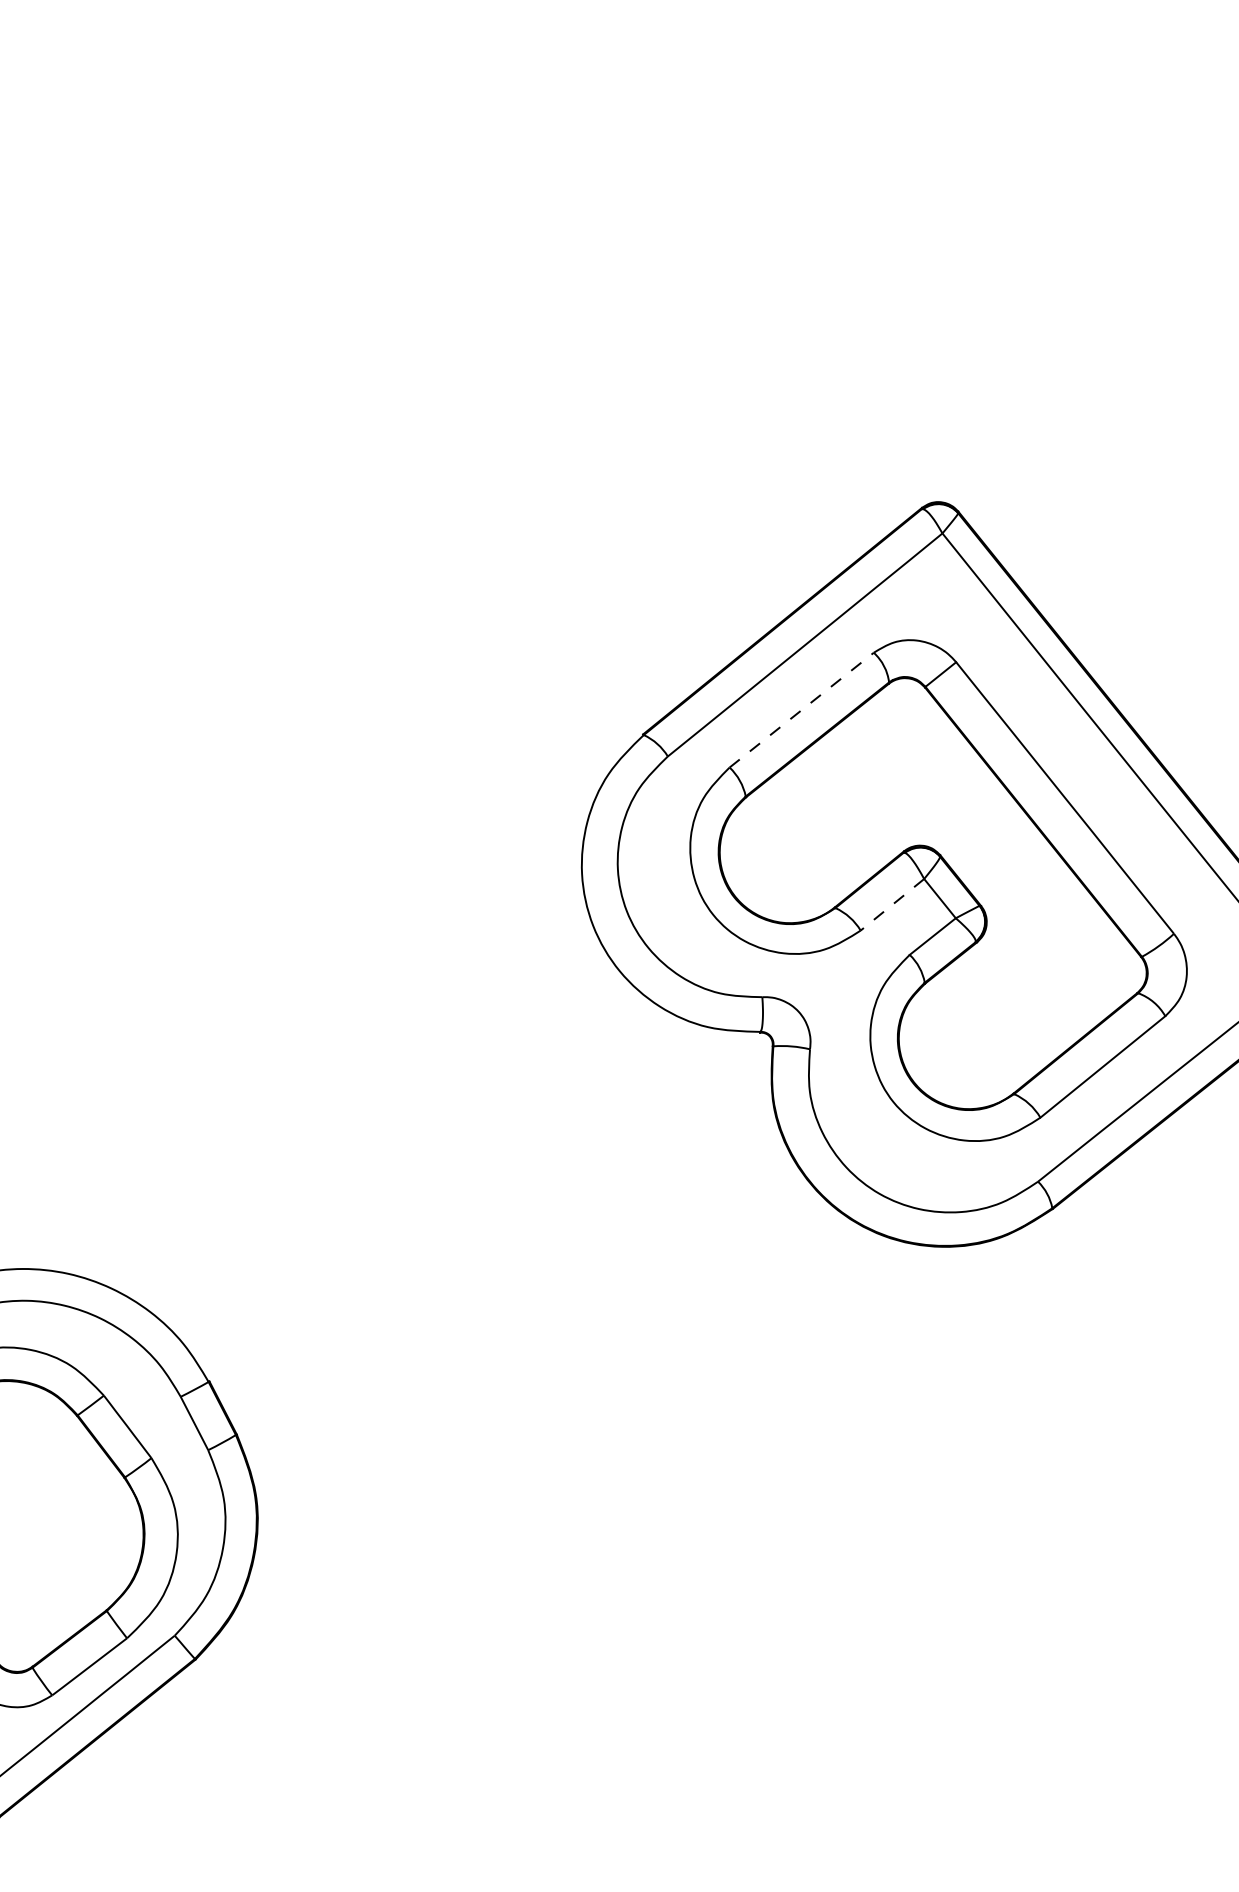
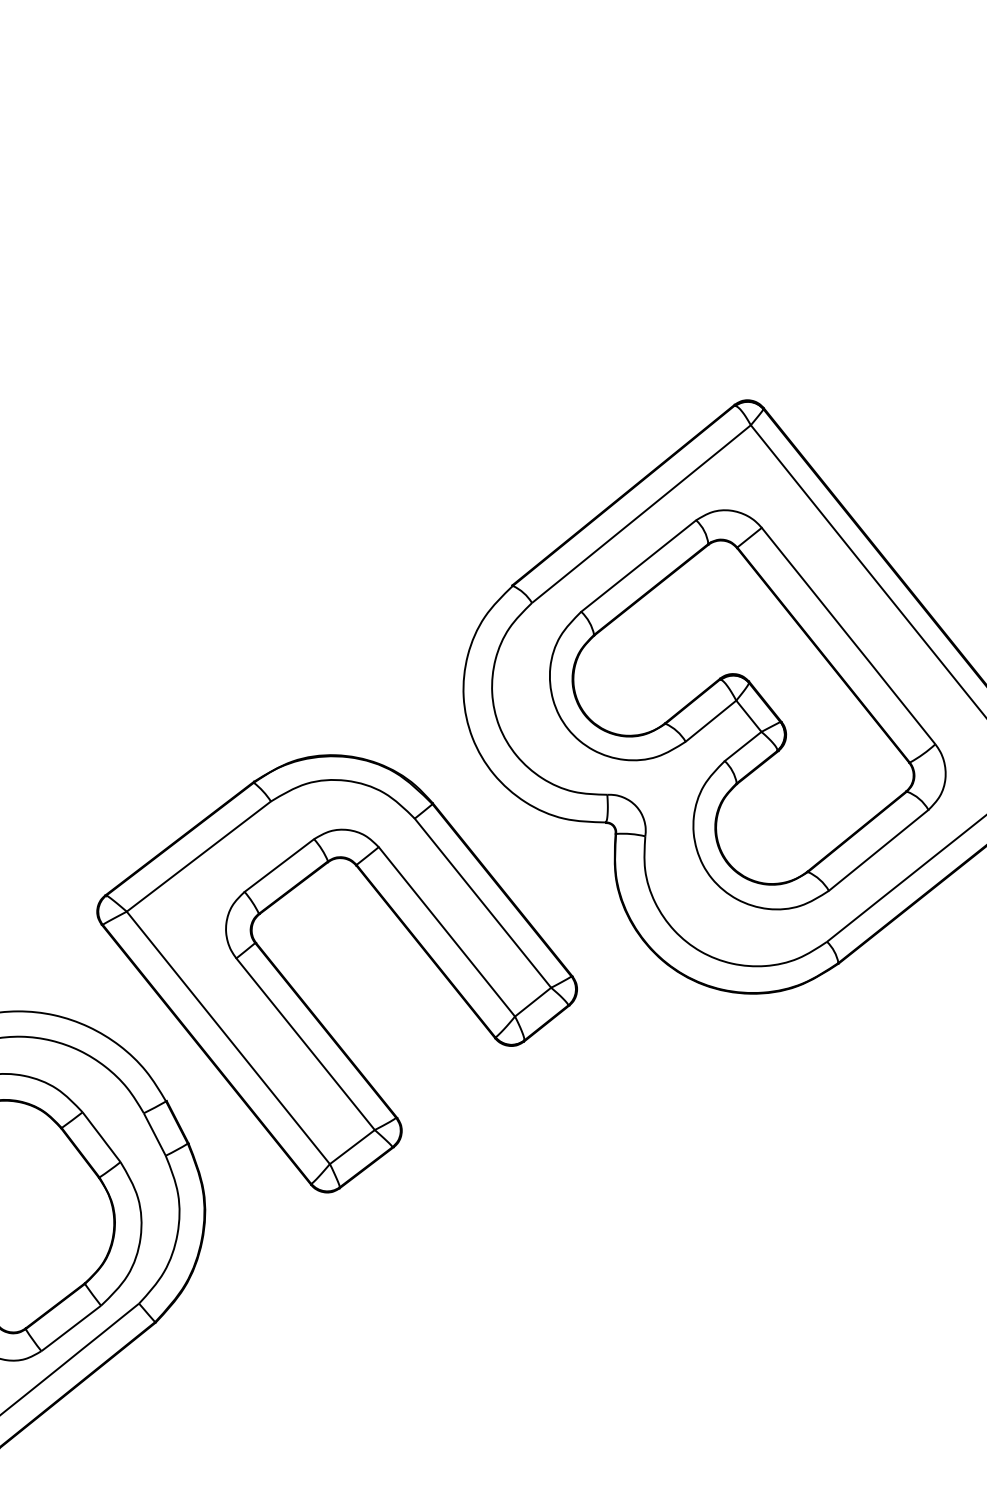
line: (802, 709) -> (639, 565), dashed -> solid
line: (892, 904) -> (711, 720), dashed -> solid
part: (381, 1255) -> (303, 1000), added

